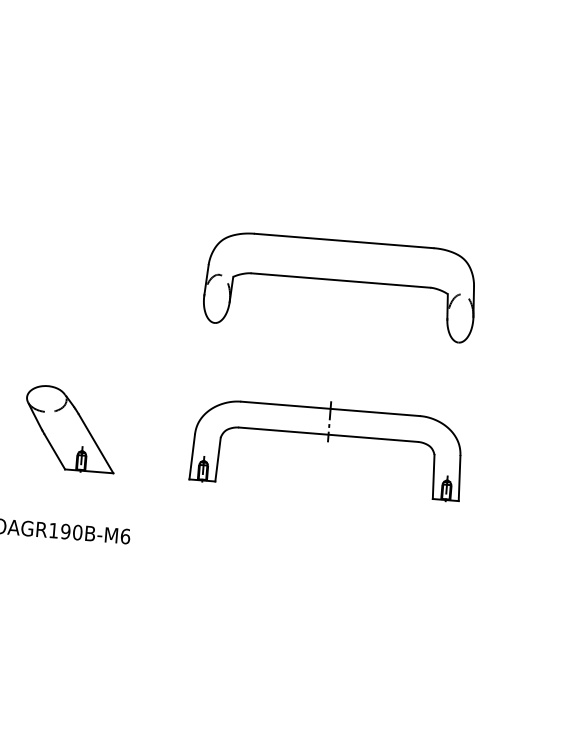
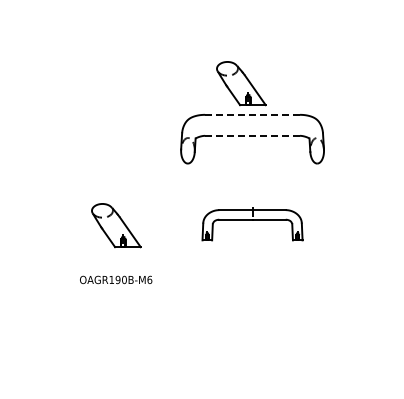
part: (328, 180) -> (241, 83), added
line: (344, 240) -> (252, 114), solid -> dashed
line: (342, 280) -> (253, 135), solid -> dashed
part: (327, 447) -> (252, 224), size x0.7

